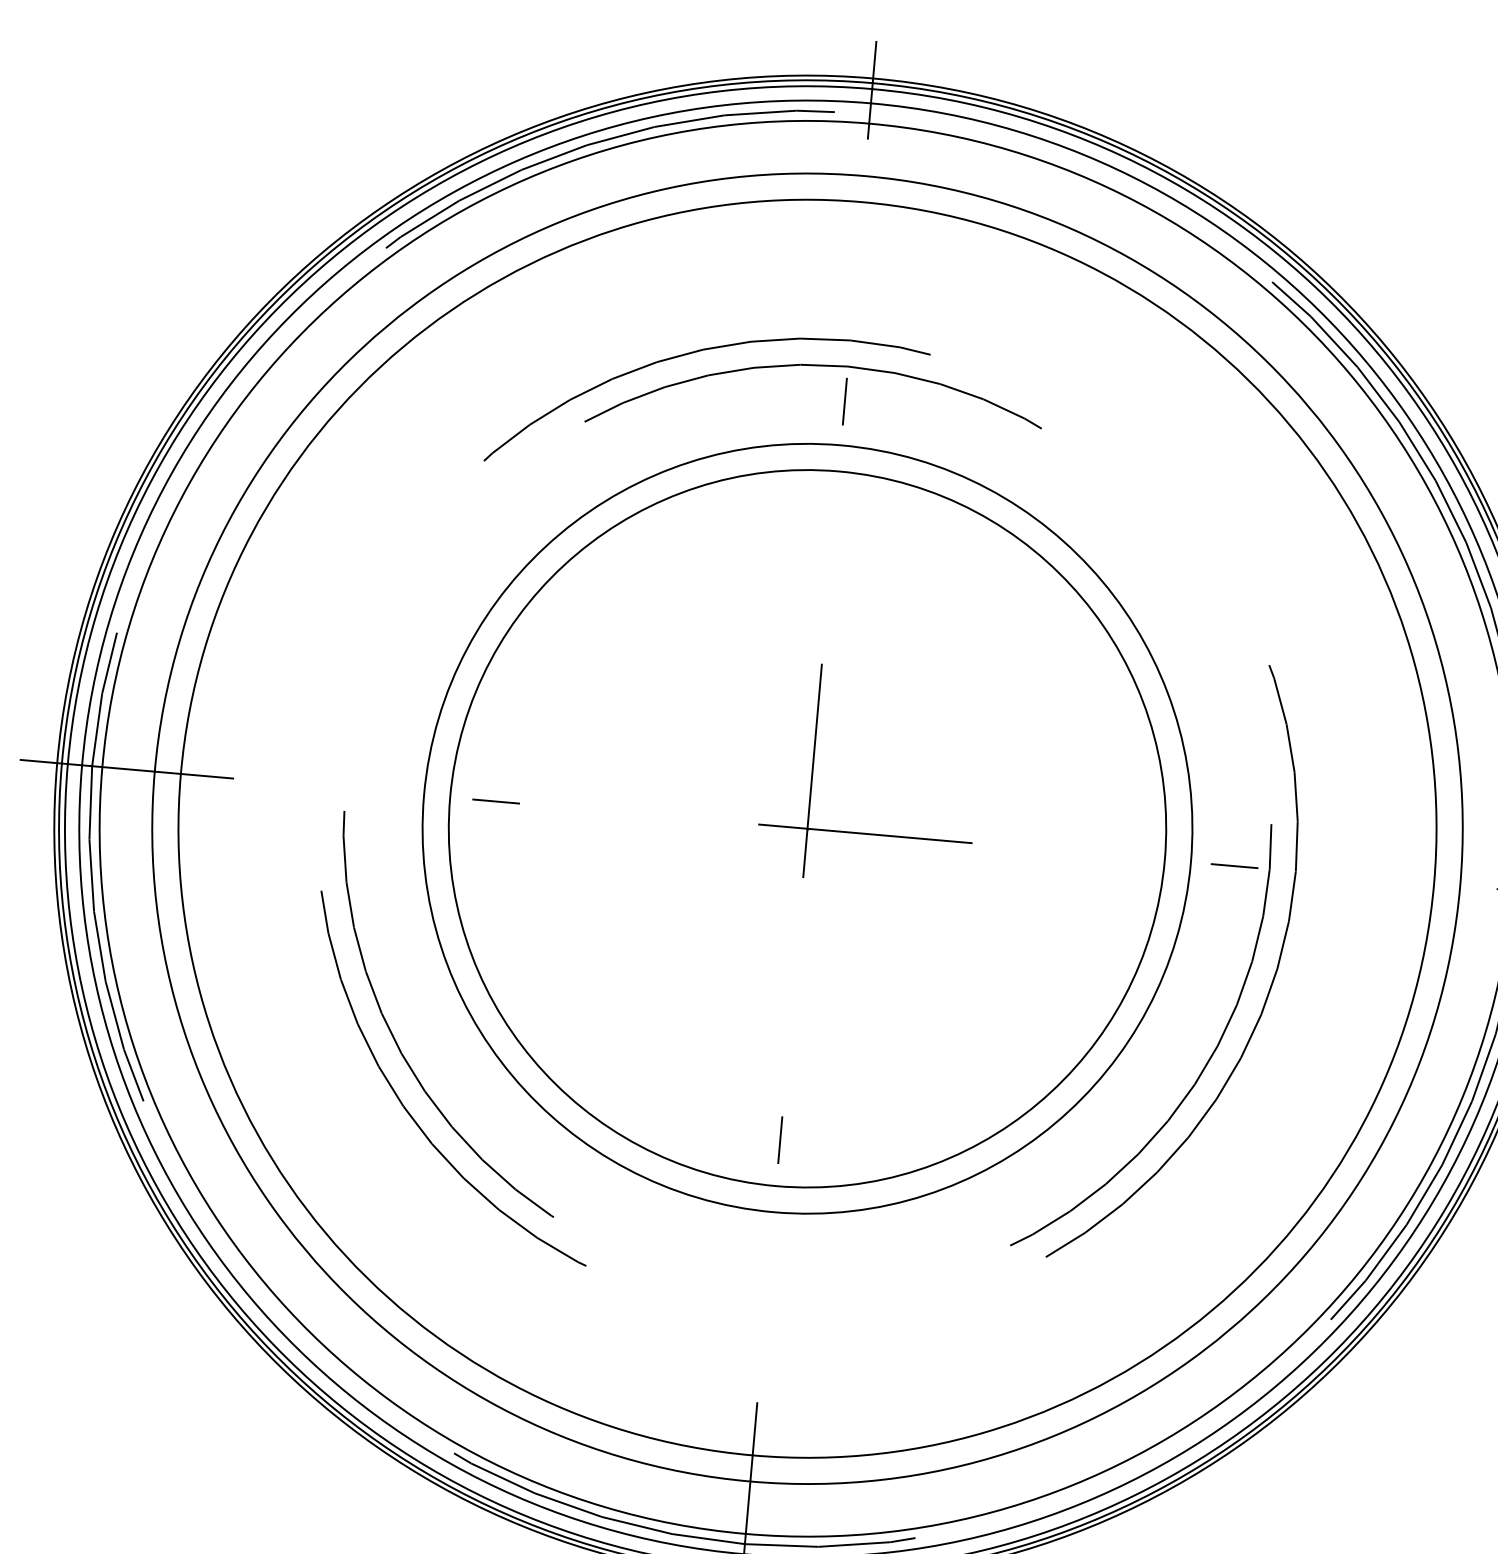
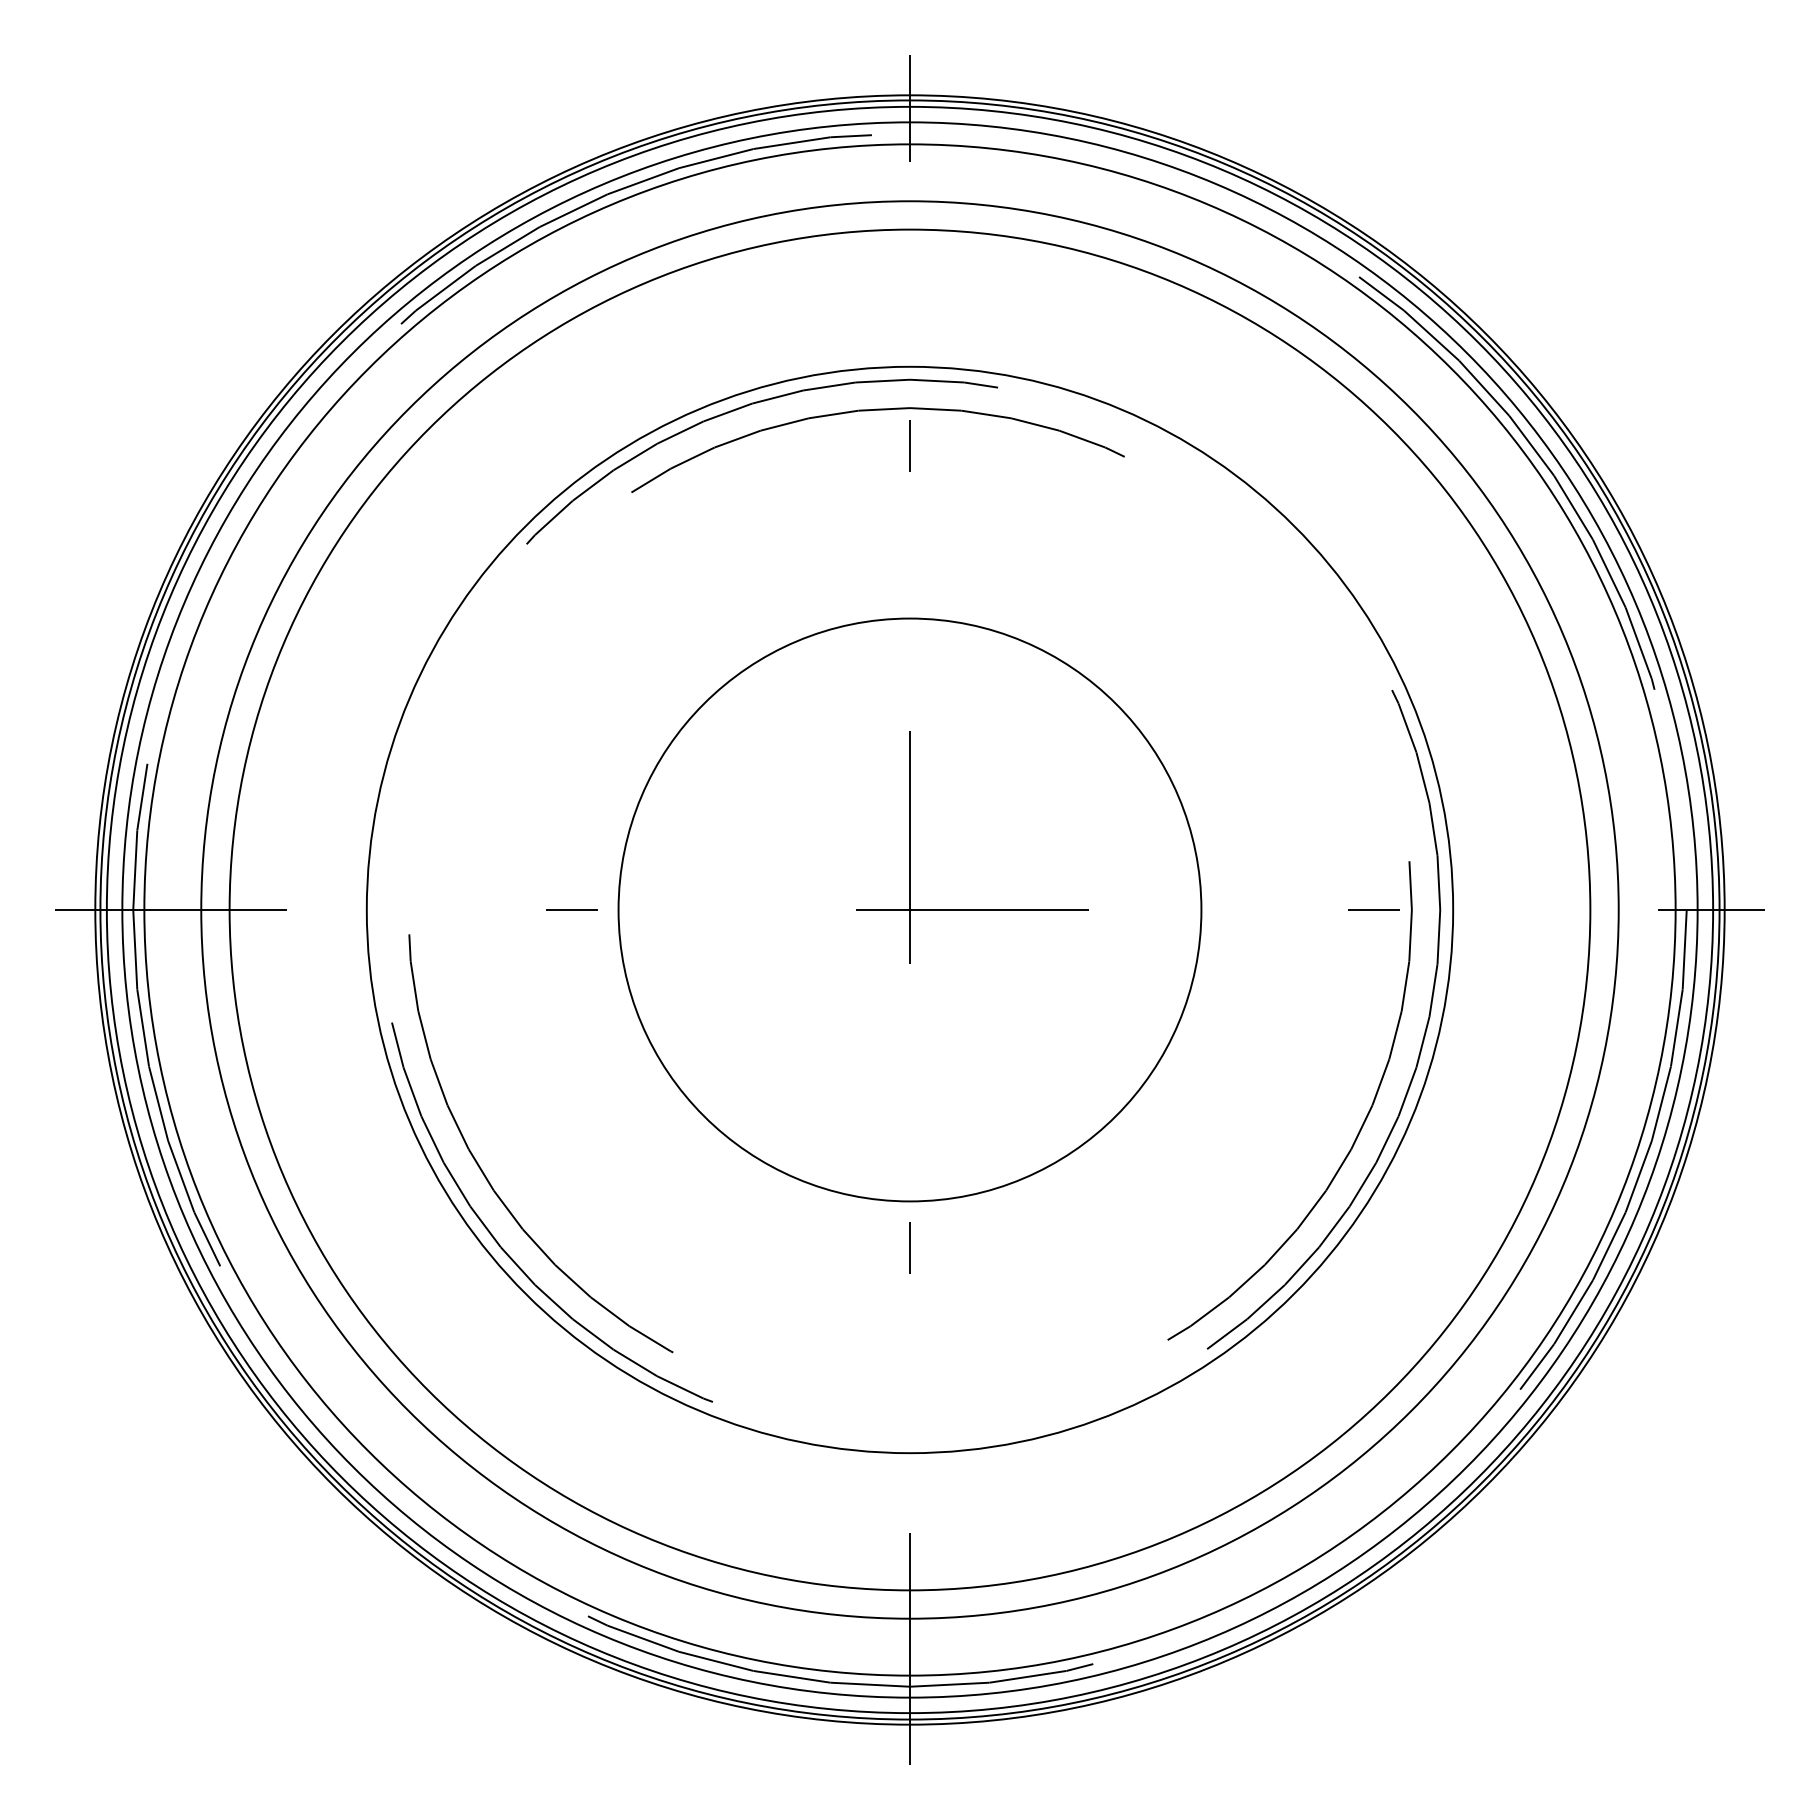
circle: (807, 828) -> (909, 909), size x0.7
circle: (807, 828) -> (909, 909), size x1.4

